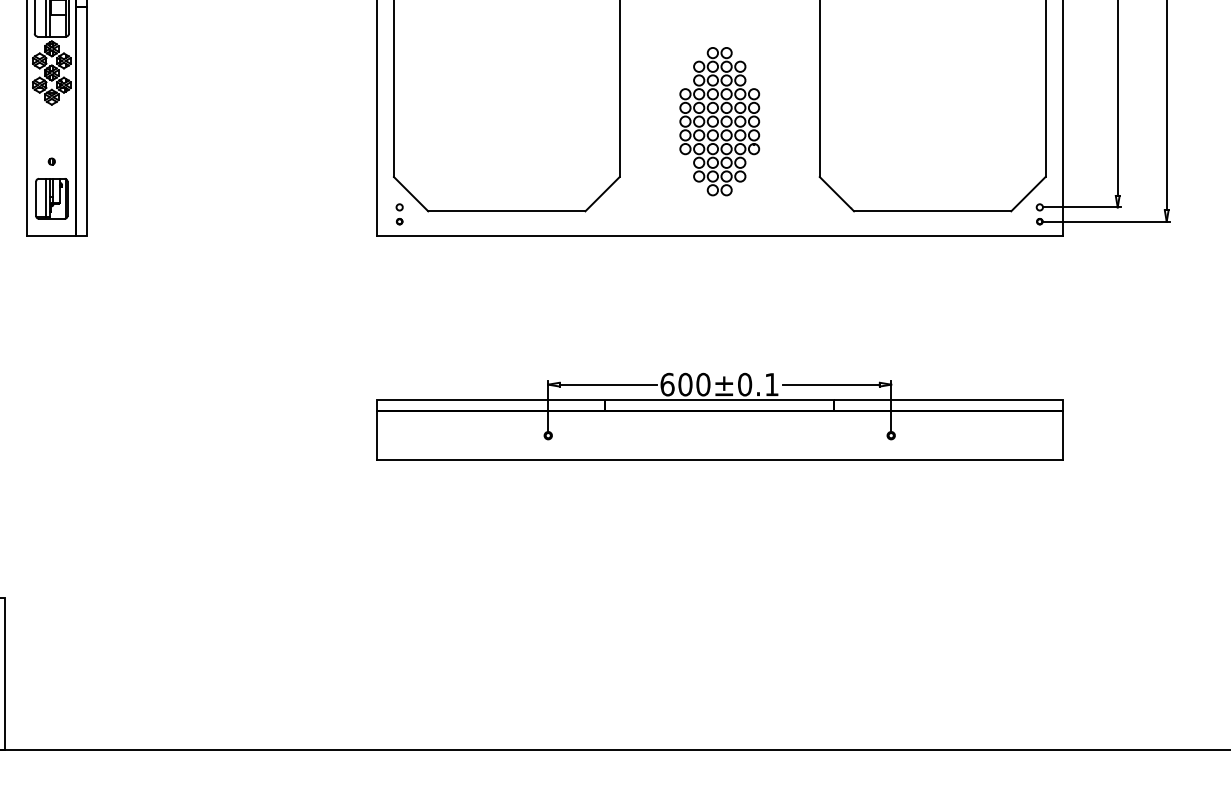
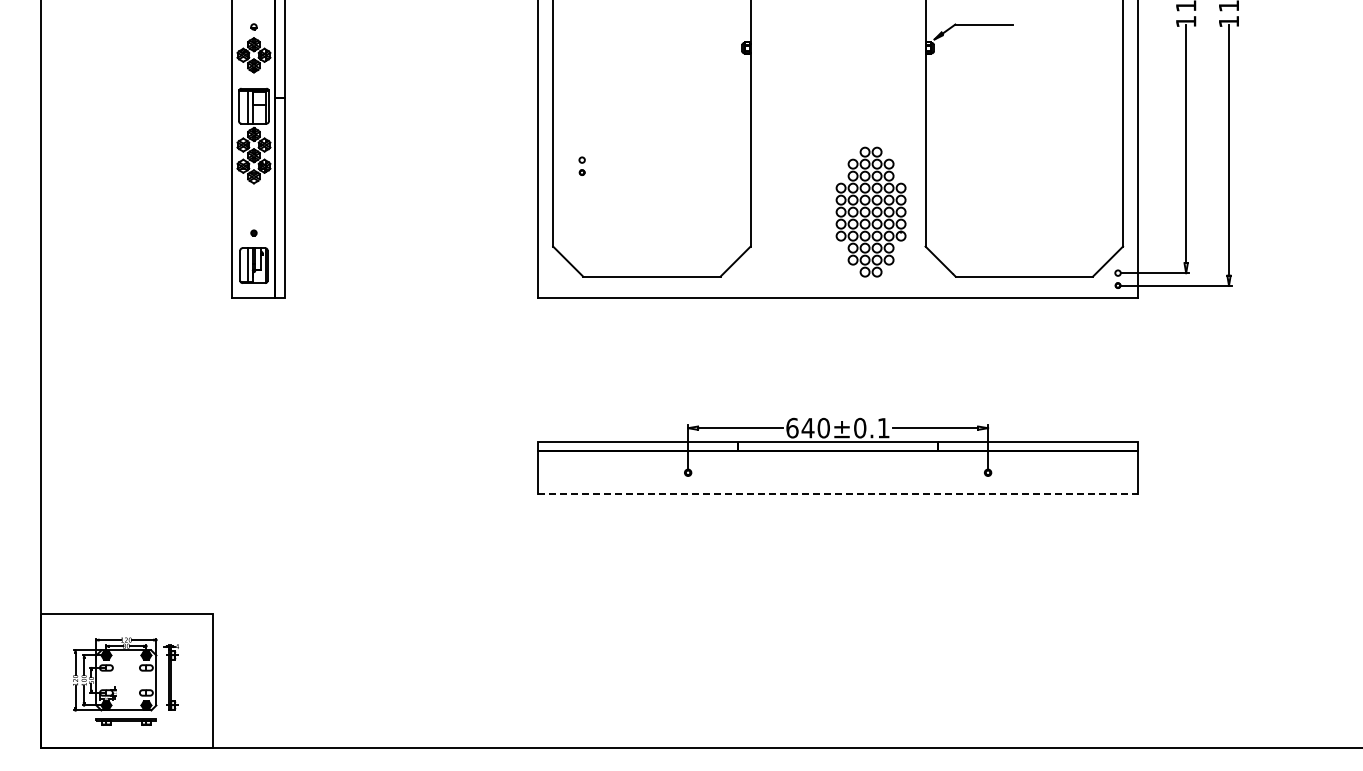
part: (719, 120) -> (870, 211), moved
part: (398, 213) -> (581, 165), moved
text: (684, 383) -> (807, 427), 600±0.1 -> 640±0.1
line: (720, 460) -> (838, 494), solid -> dashed

